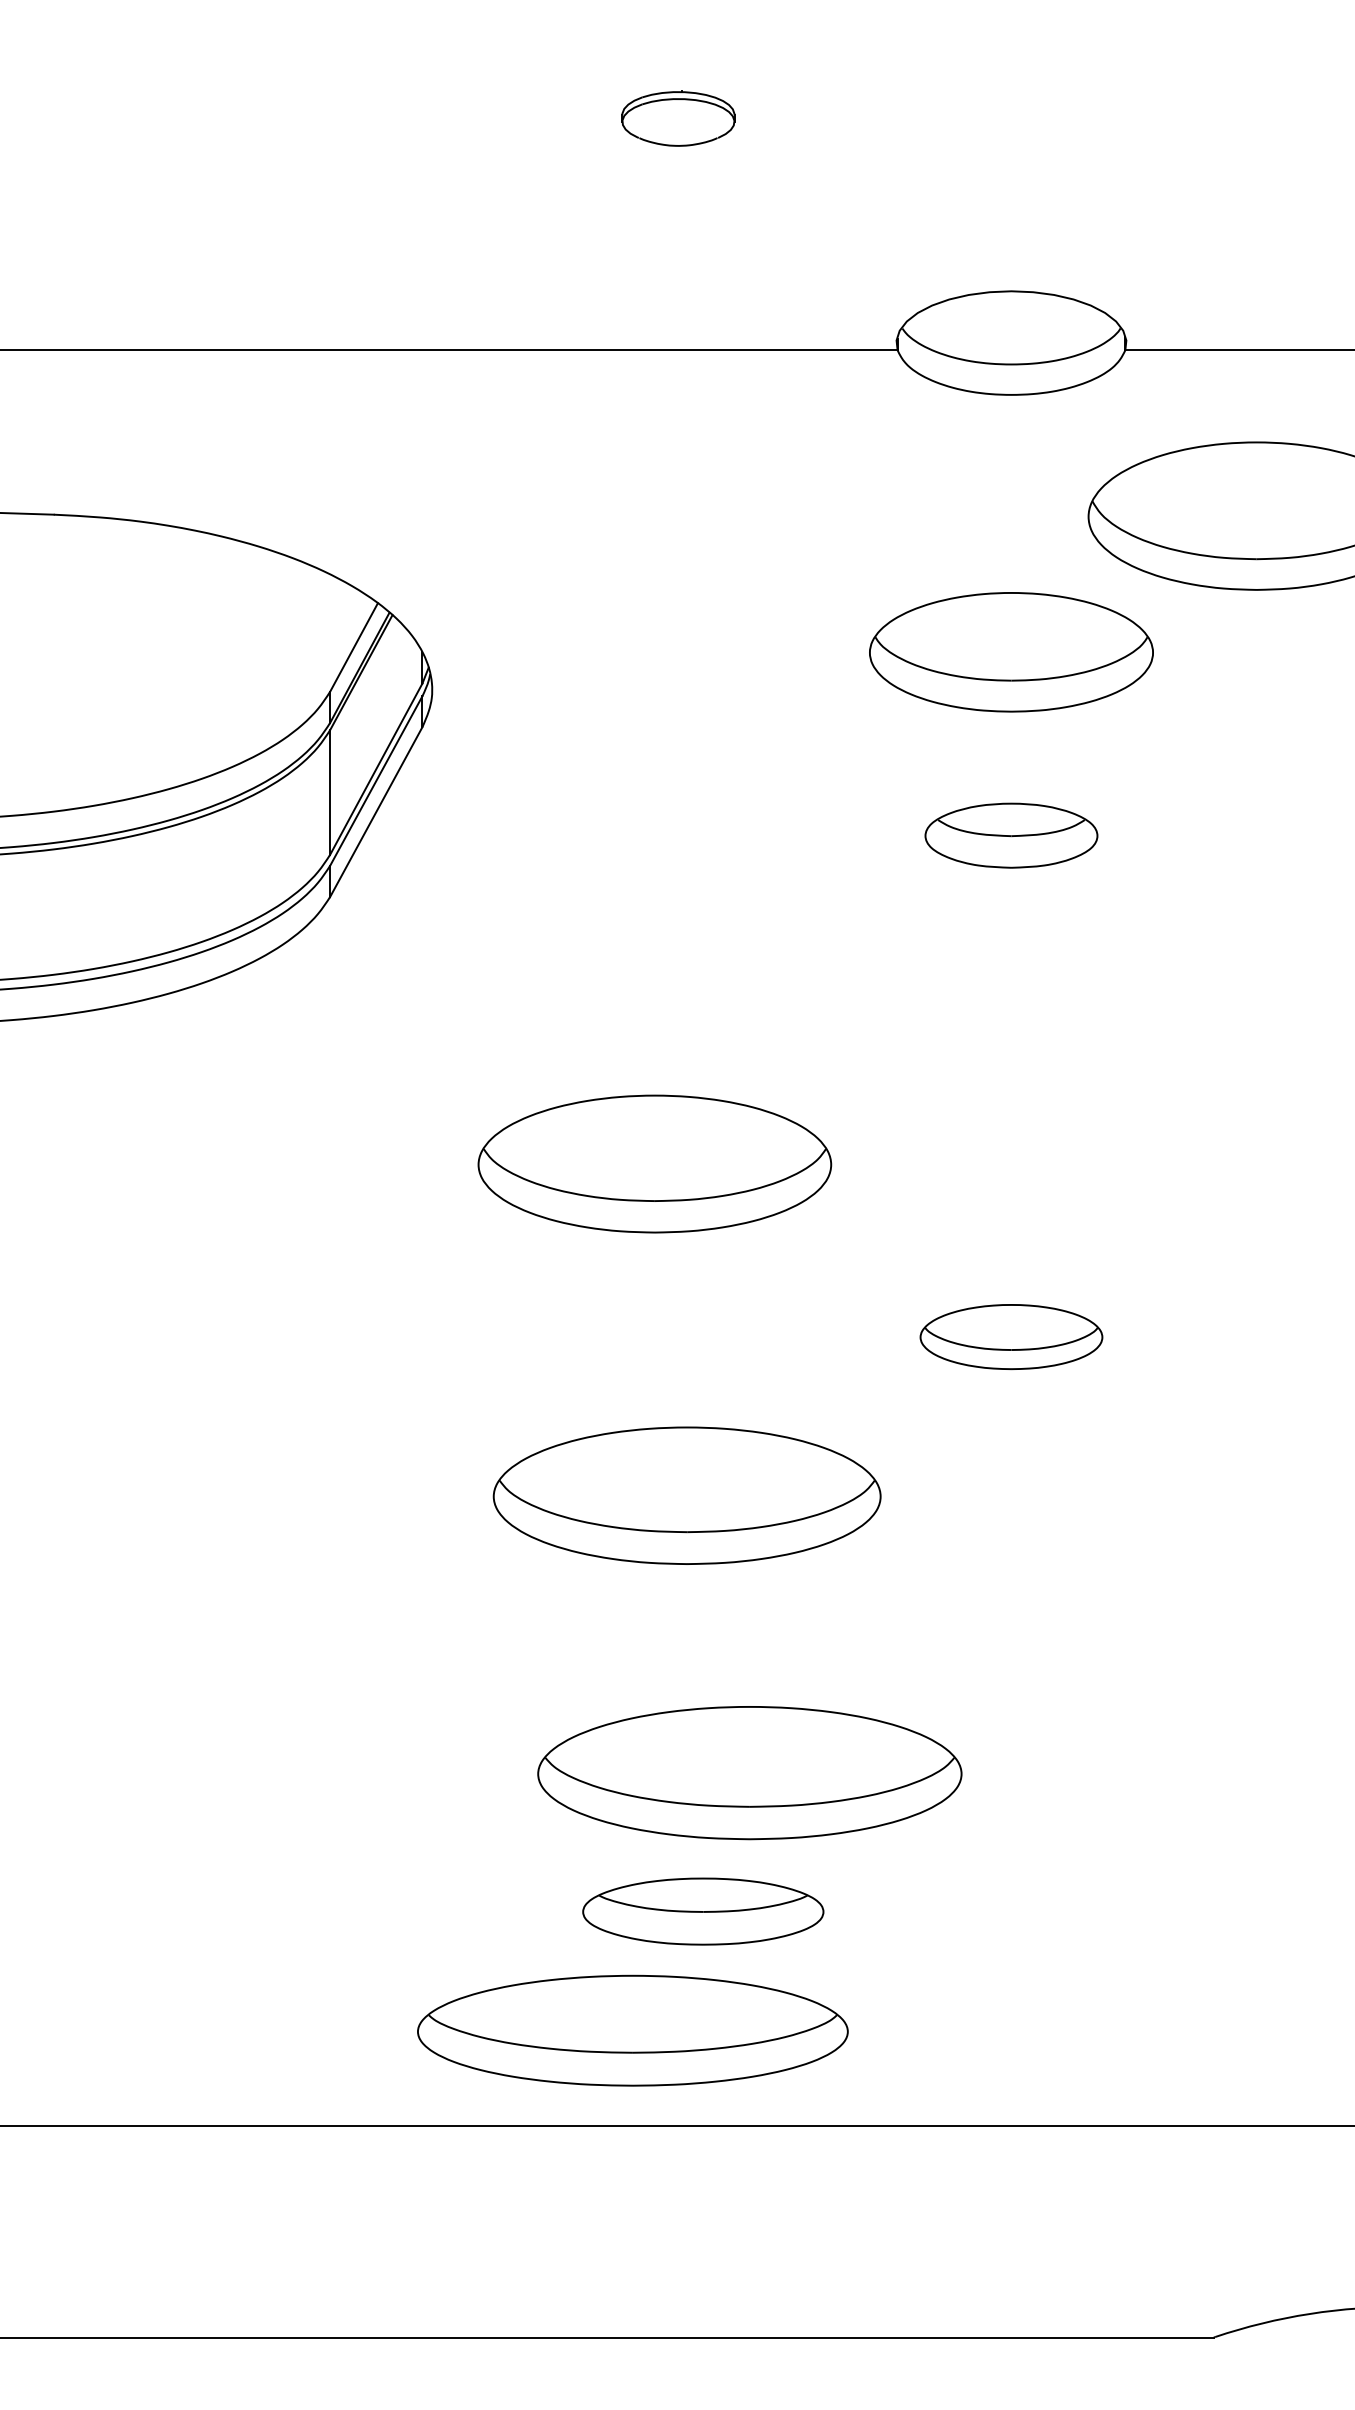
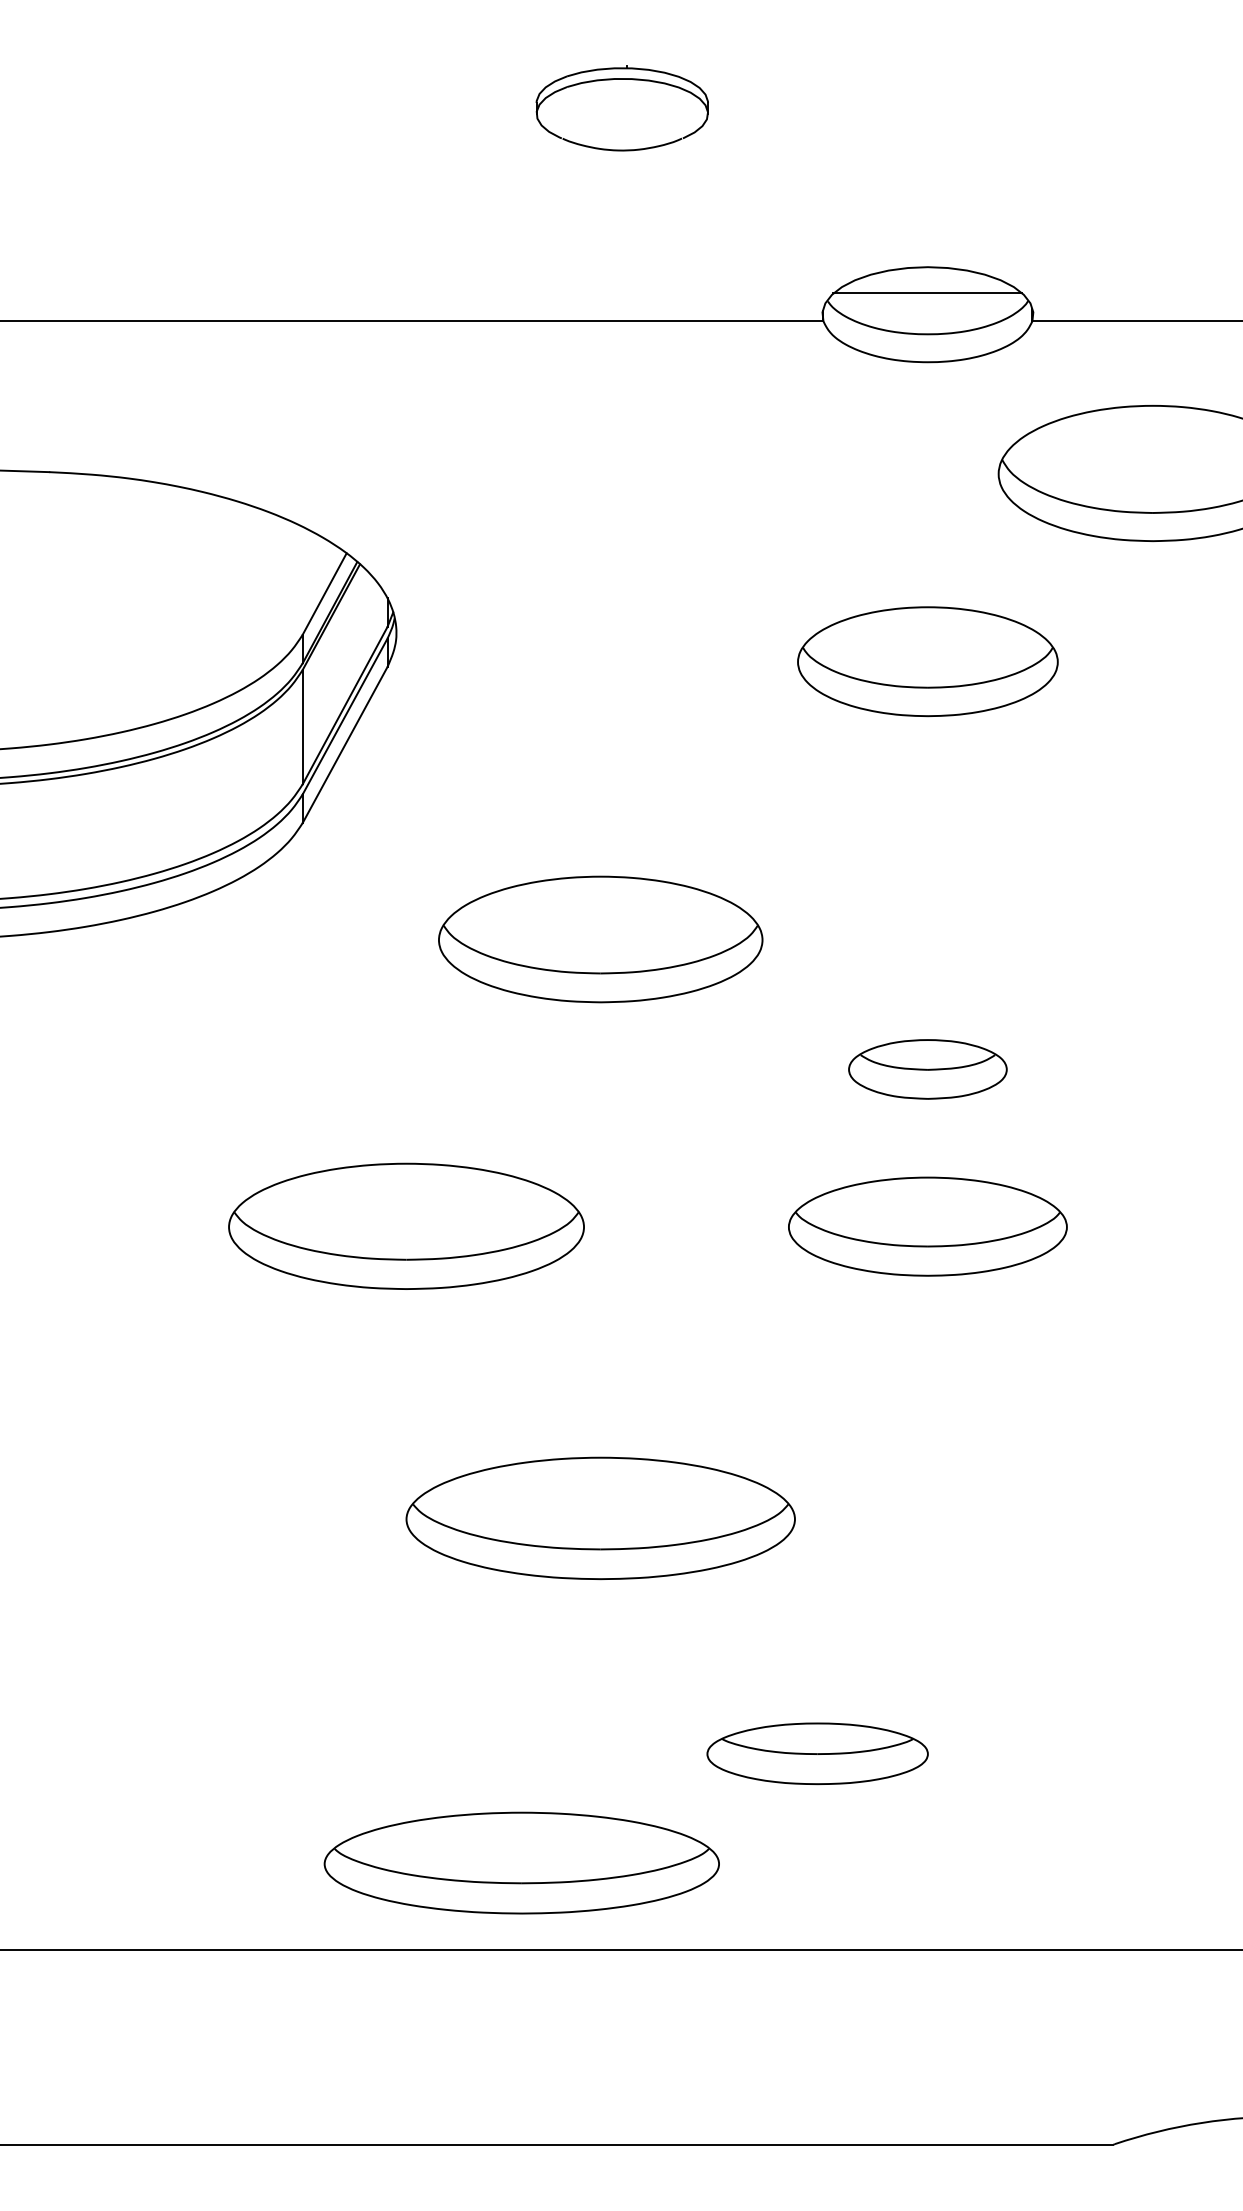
part: (678, 118) -> (622, 108), size x1.67
line: (1011, 319) -> (927, 293), added
part: (1011, 652) -> (927, 661), moved
part: (1011, 835) -> (927, 1069), moved
part: (654, 1163) -> (600, 938), moved
part: (1011, 1336) -> (927, 1226), size x1.67
part: (686, 1495) -> (405, 1226), moved
part: (749, 1773) -> (600, 1518), moved
part: (703, 1911) -> (817, 1753), moved
part: (632, 2030) -> (521, 1862), moved

